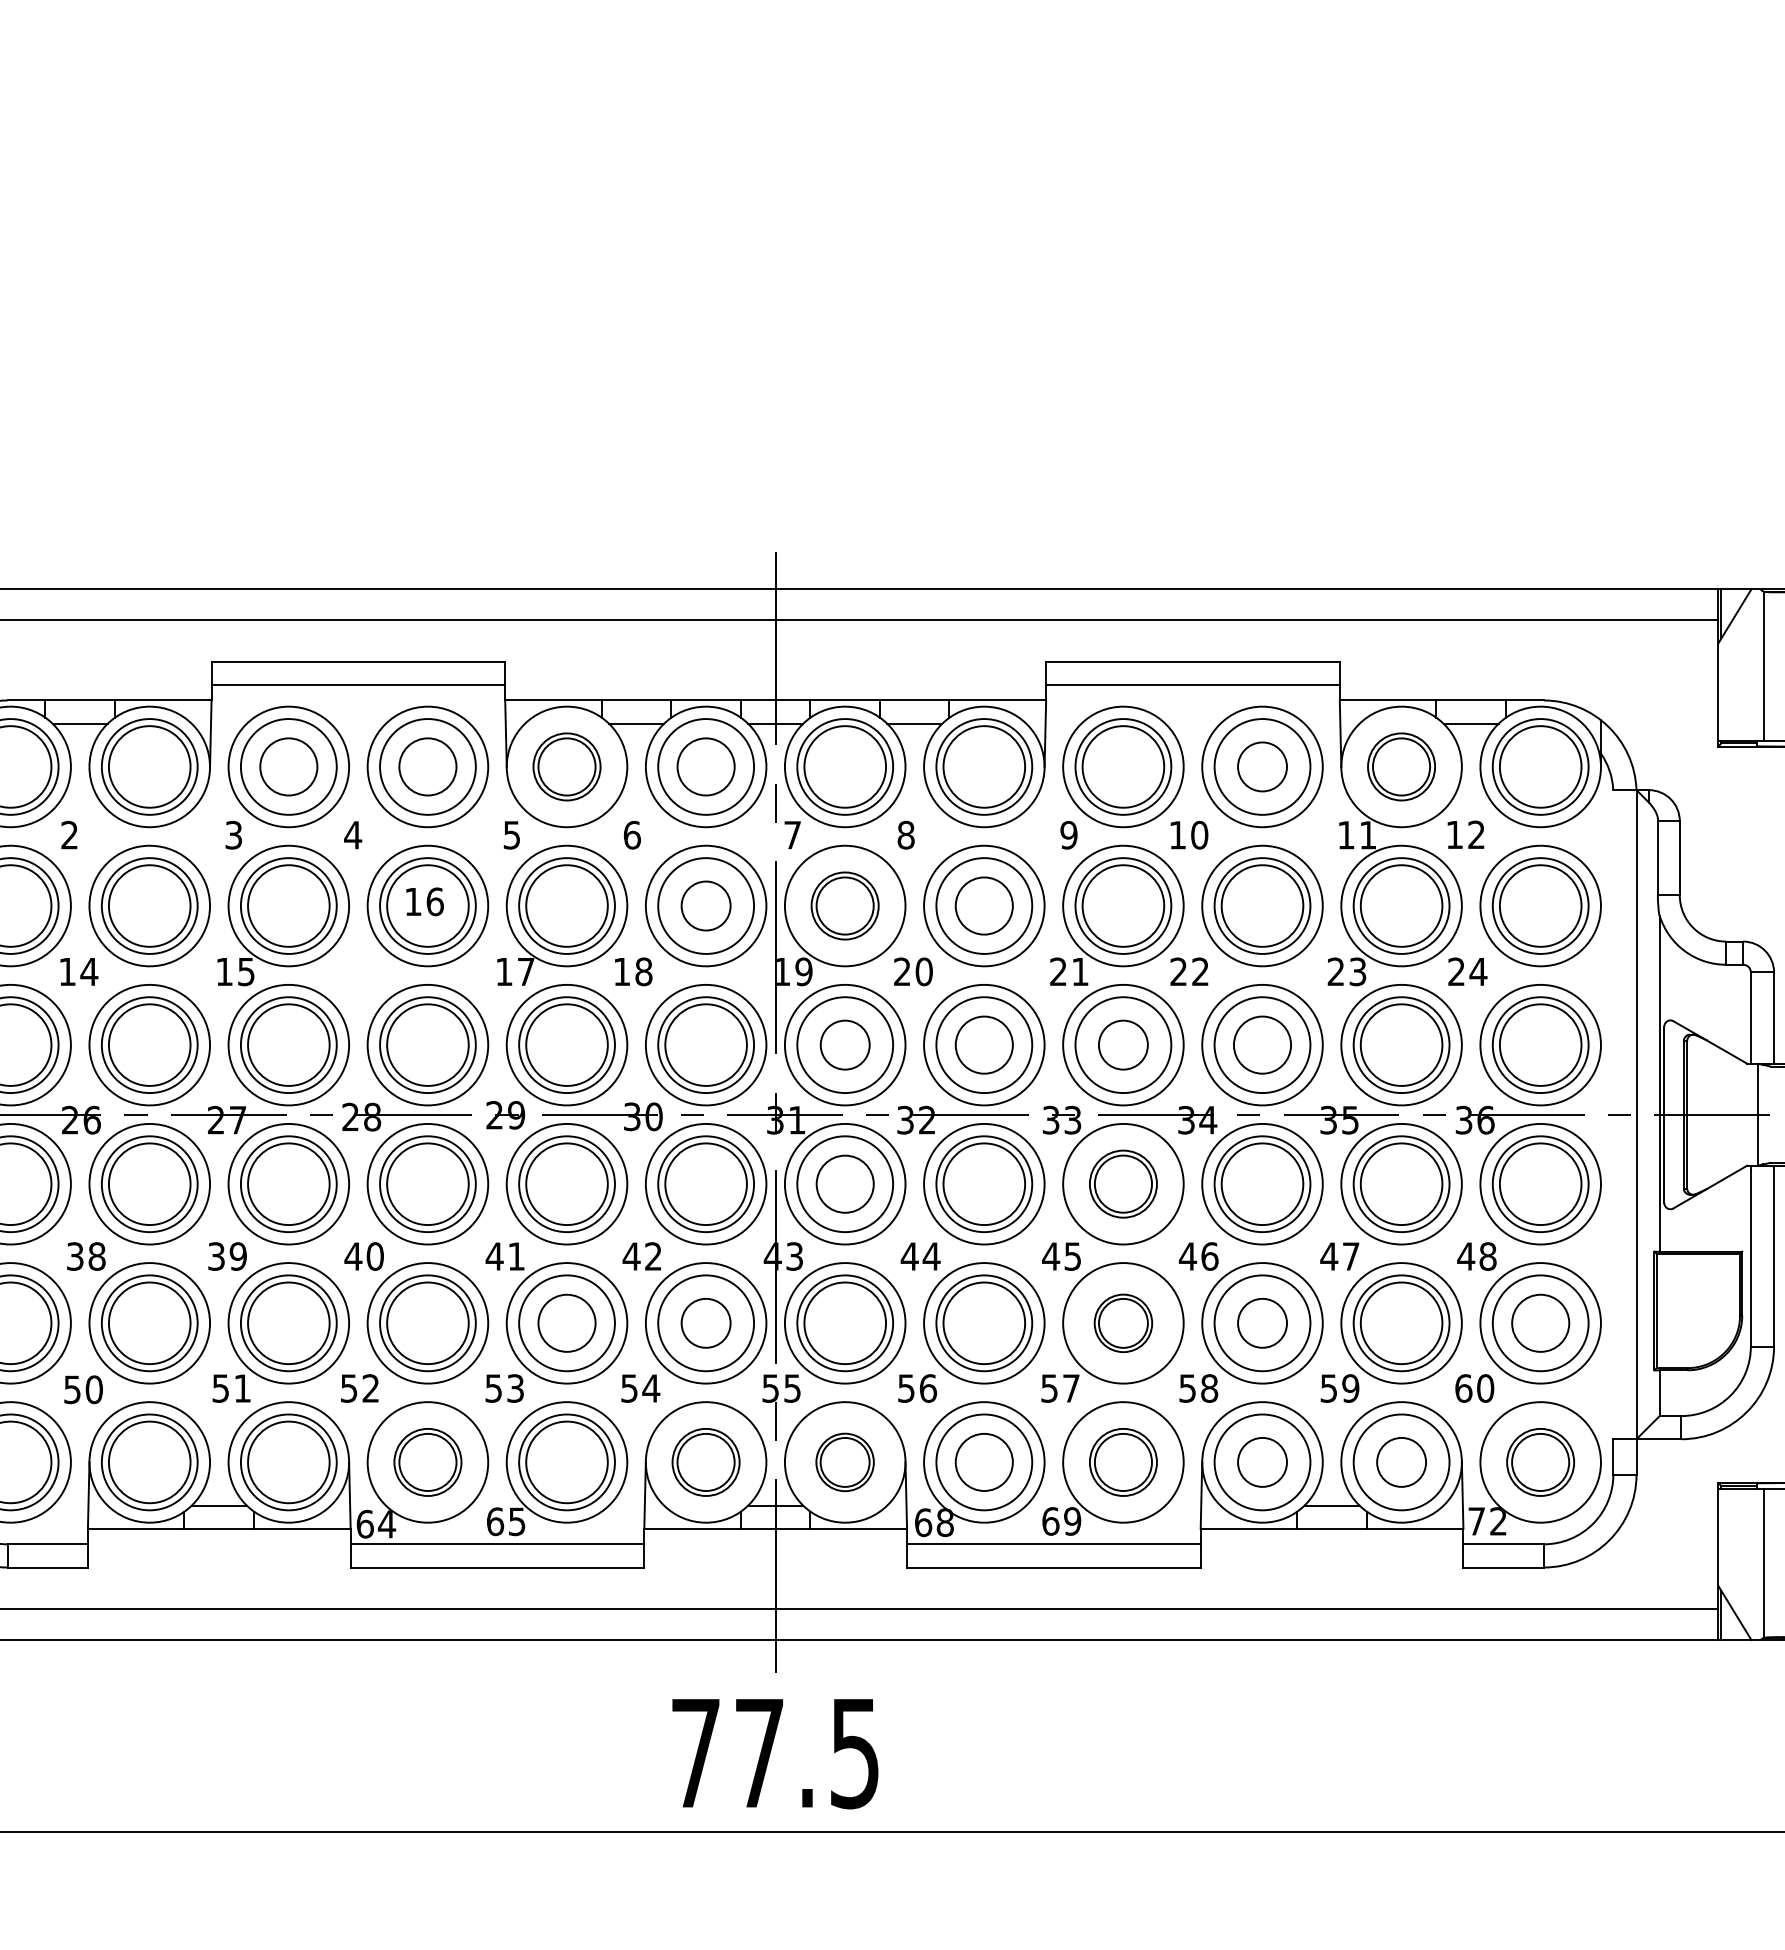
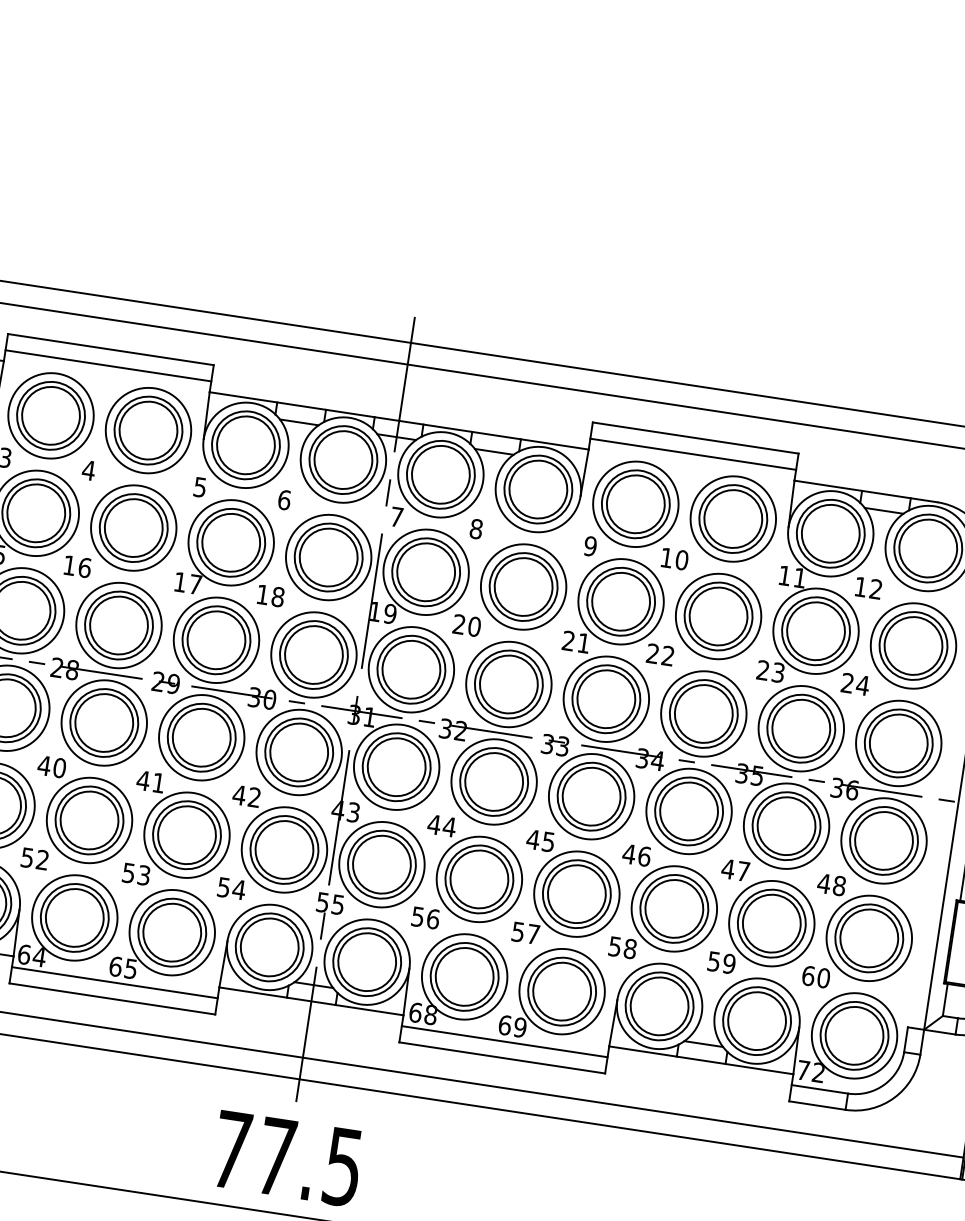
circle: (288, 766) -> (50, 415), size x1.43
circle: (427, 766) -> (148, 430), size x1.43
part: (566, 766) -> (245, 444), size x1.43
circle: (705, 766) -> (343, 459), size x1.43
circle: (1262, 766) -> (733, 518), size x1.67
part: (1401, 766) -> (830, 533), size x1.43
text: (424, 901) -> (77, 566), moved
circle: (705, 905) -> (328, 557), size x1.67
part: (844, 905) -> (425, 571), size x1.43
circle: (984, 905) -> (523, 586), size x1.43
circle: (845, 1044) -> (411, 669), size x1.67
circle: (984, 1044) -> (509, 684), size x1.43
circle: (1123, 1044) -> (606, 698), size x1.67
circle: (1262, 1044) -> (703, 713), size x1.43
part: (1123, 1183) -> (591, 796), size x1.43
circle: (845, 1184) -> (396, 767), size x1.43
circle: (566, 1323) -> (186, 835), size x1.43
circle: (705, 1323) -> (284, 850), size x1.67
part: (1123, 1323) -> (576, 894), size x1.67
circle: (1262, 1323) -> (674, 909), size x1.67
circle: (1540, 1323) -> (869, 938), size x1.43
part: (427, 1462) -> (74, 917), size x1.43
part: (705, 1462) -> (269, 947), size x1.43
part: (844, 1462) -> (366, 962), size x1.67
circle: (984, 1462) -> (464, 976), size x1.43
part: (1123, 1462) -> (562, 991), size x1.43
circle: (1262, 1462) -> (659, 1006), size x1.67
circle: (1401, 1462) -> (756, 1021), size x1.67
part: (1540, 1462) -> (854, 1035), size x1.43

